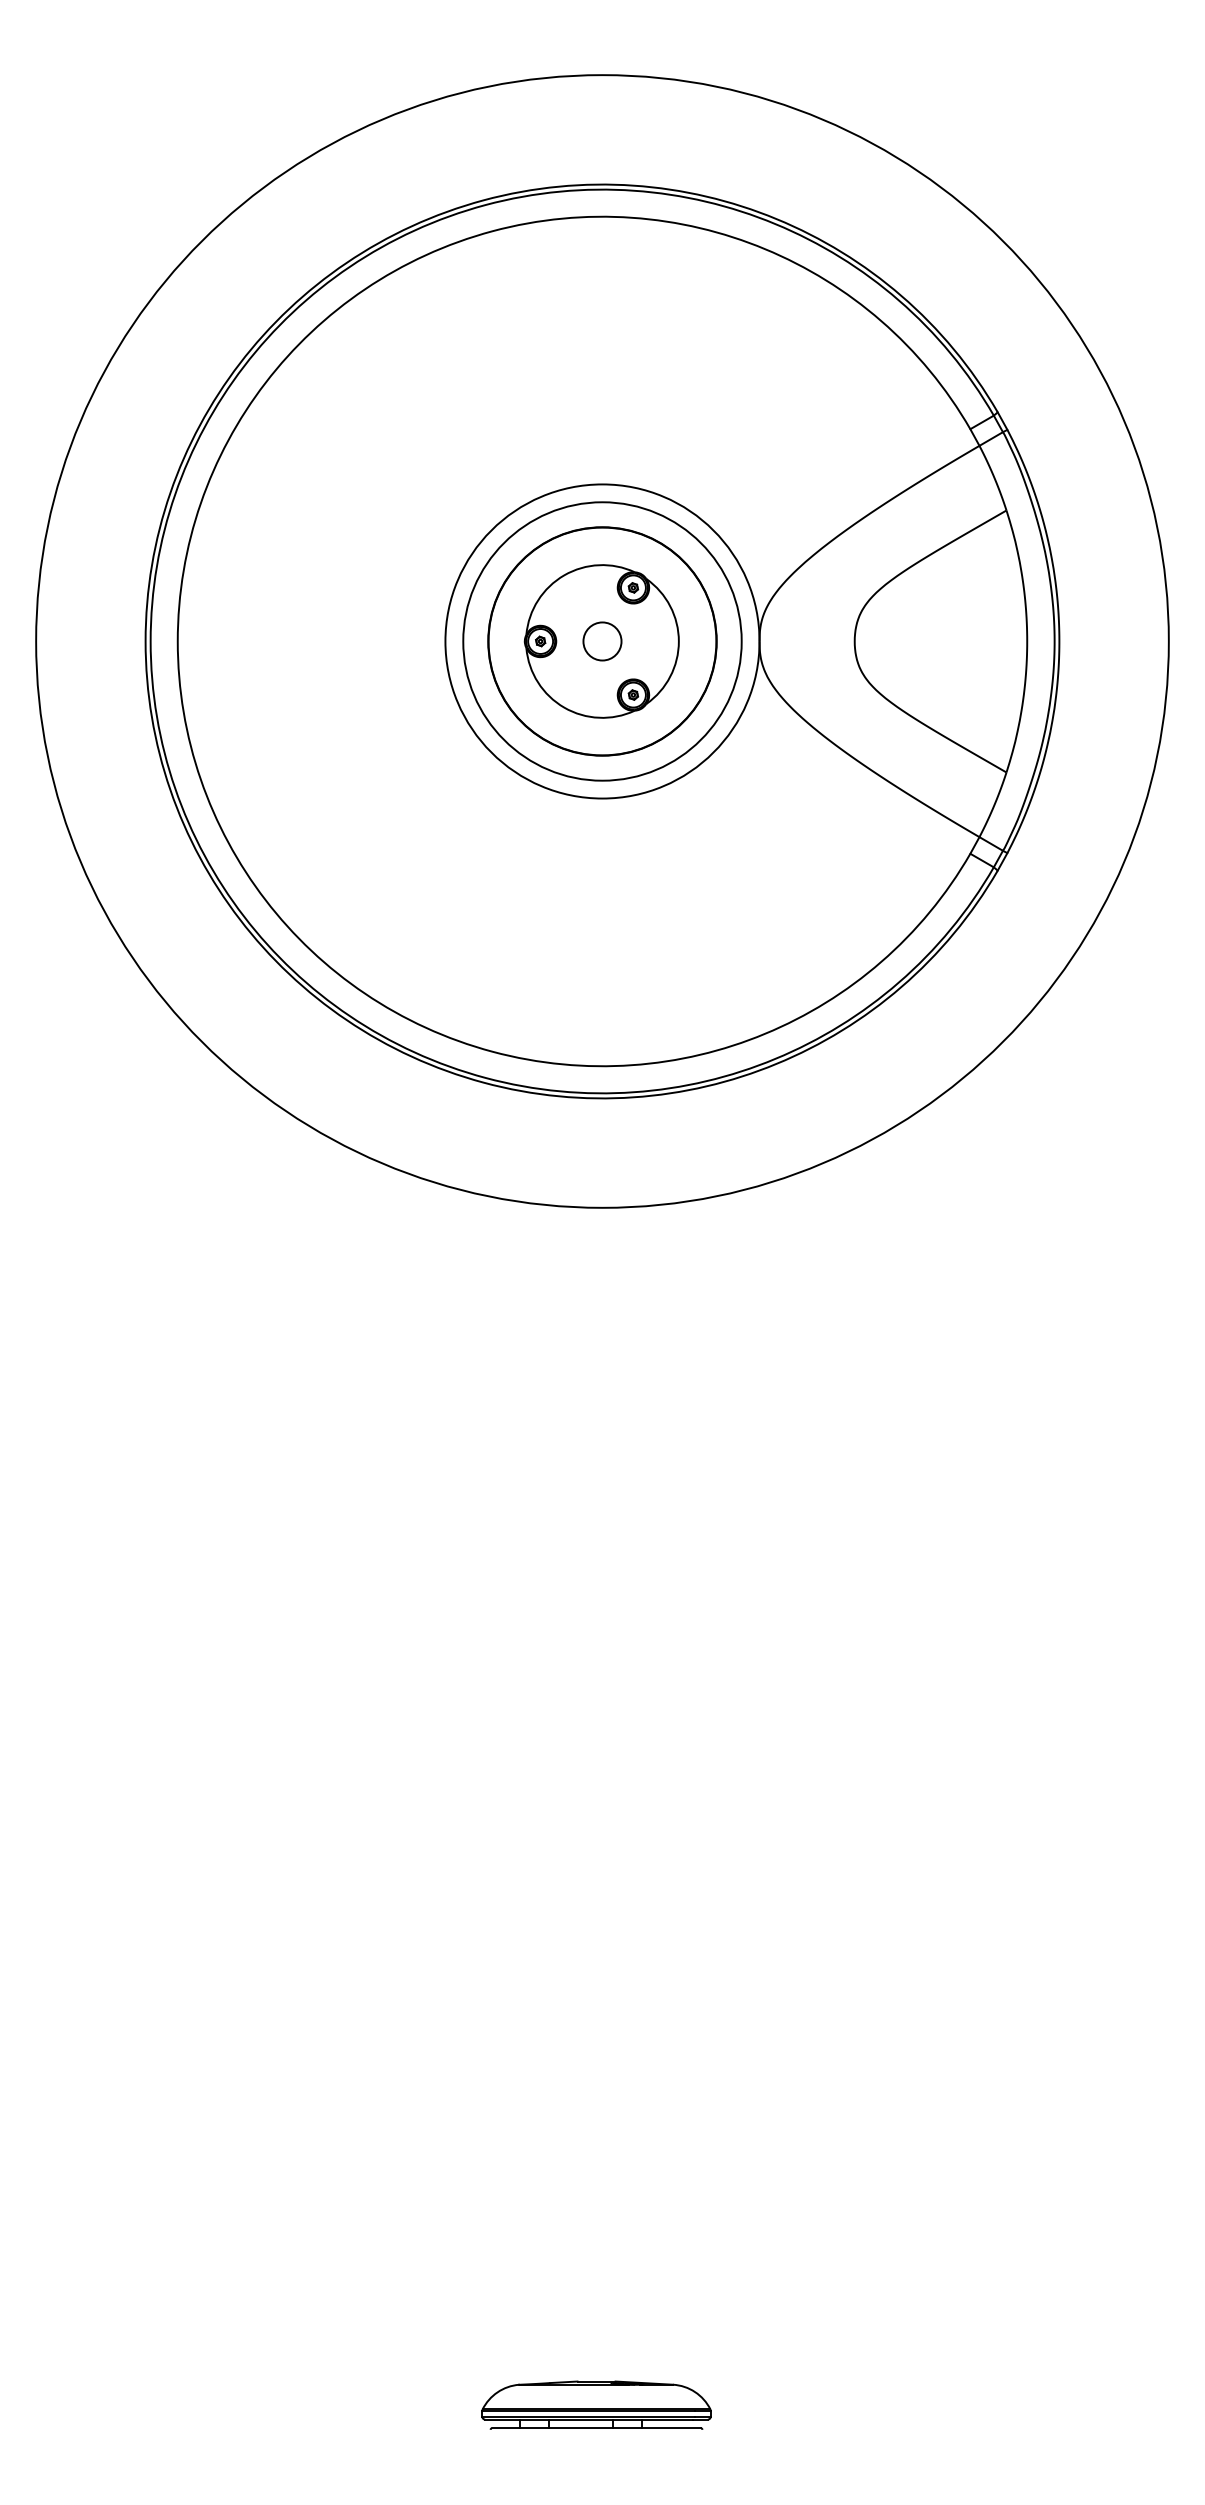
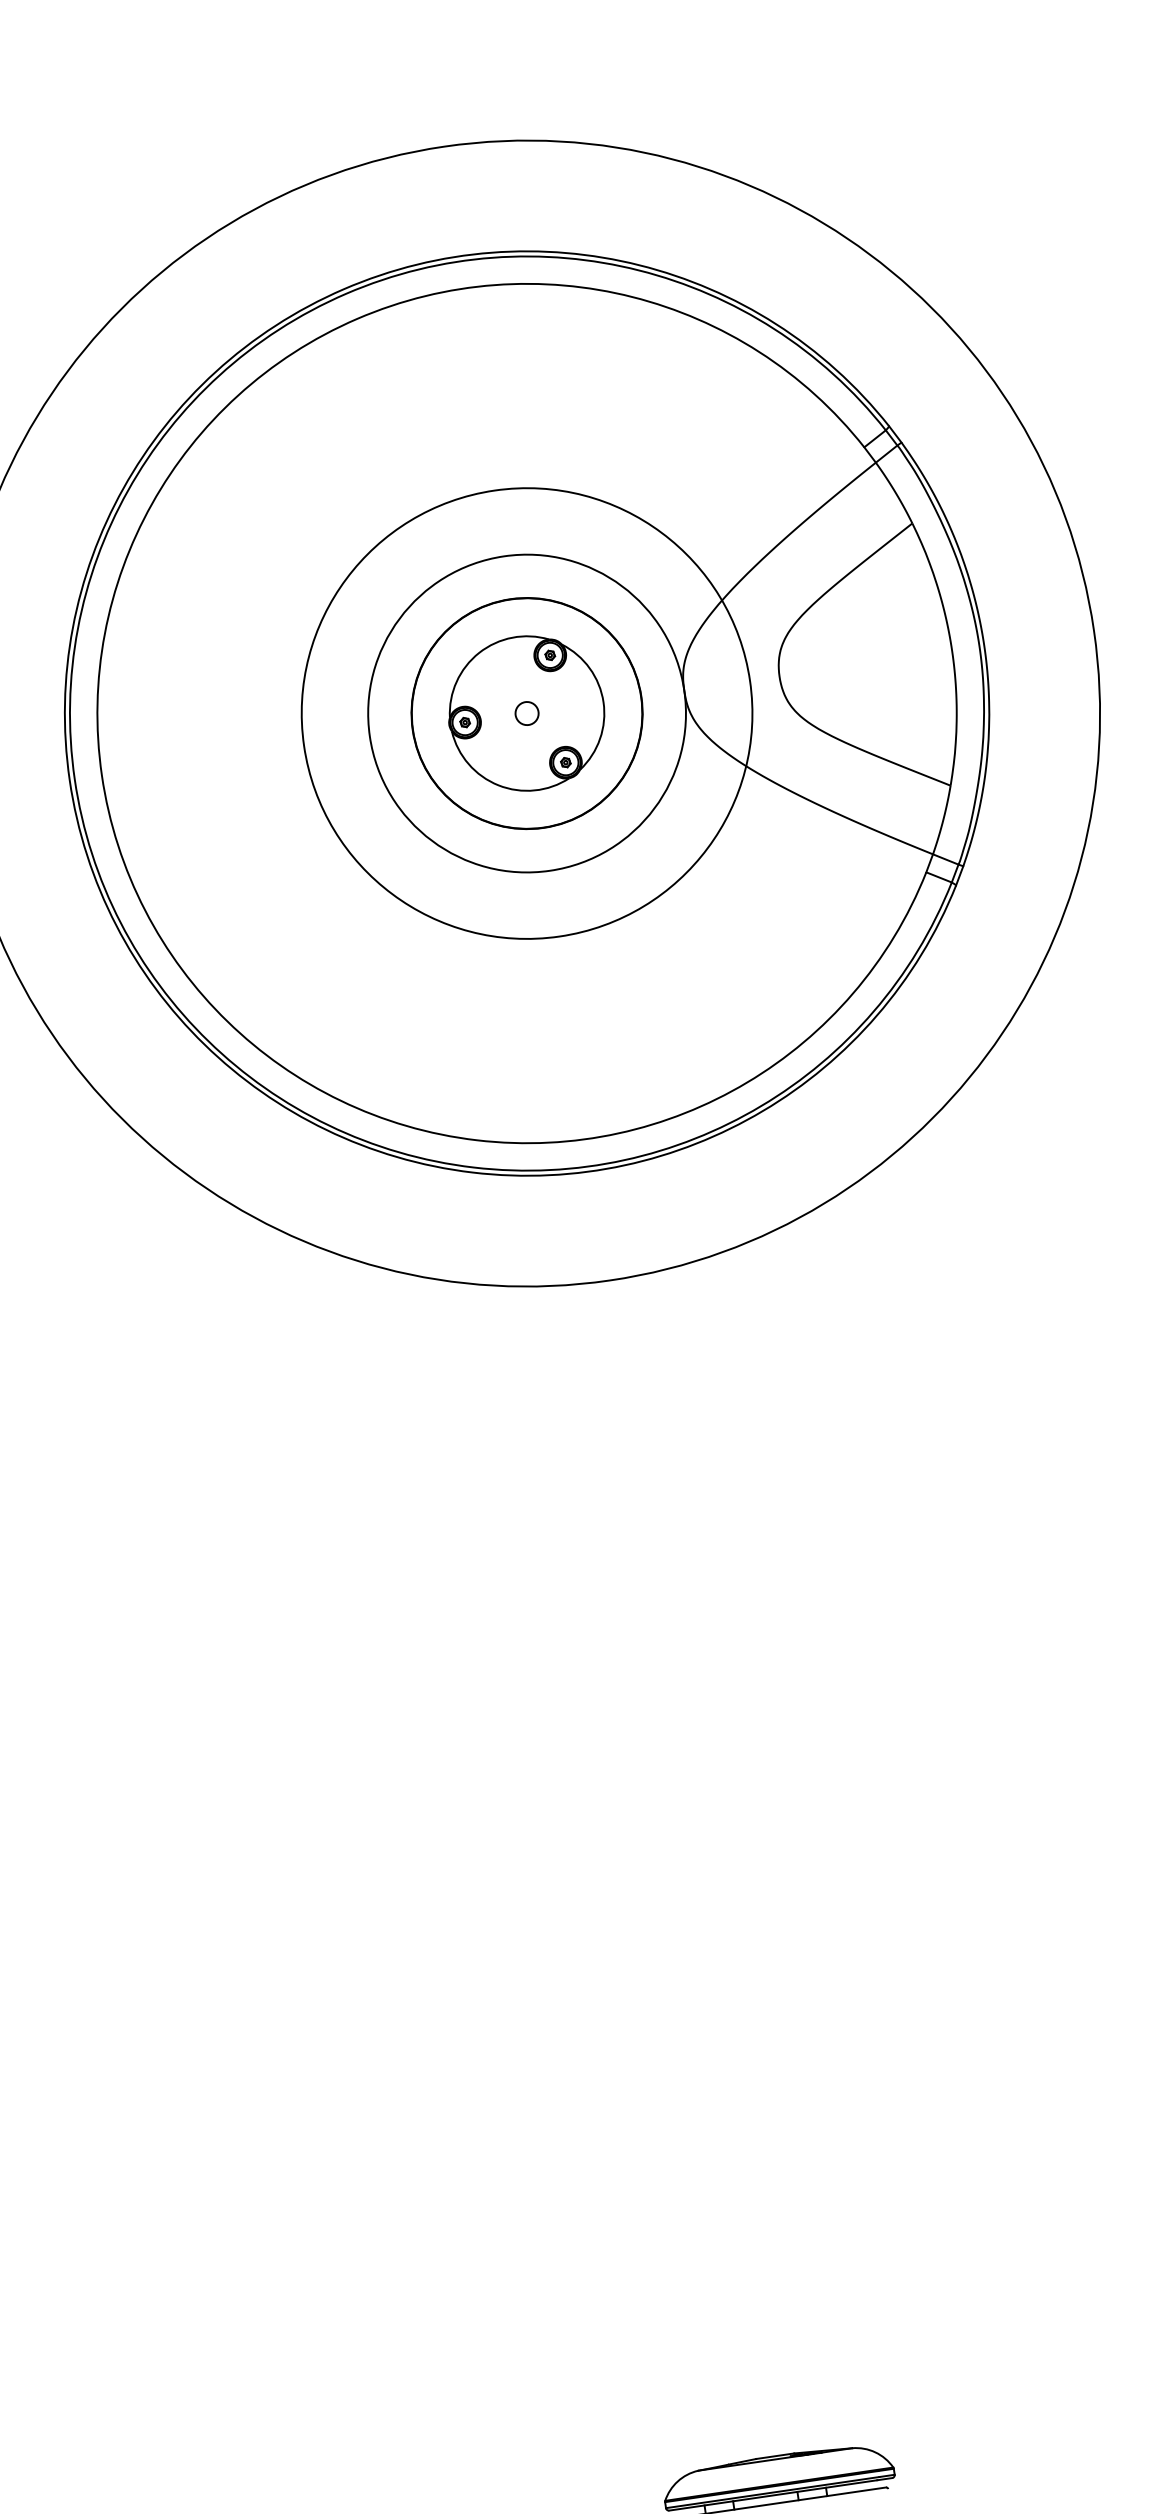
circle: (602, 641) -> (527, 713), size x0.6
circle: (602, 641) -> (527, 713), size x1.6

